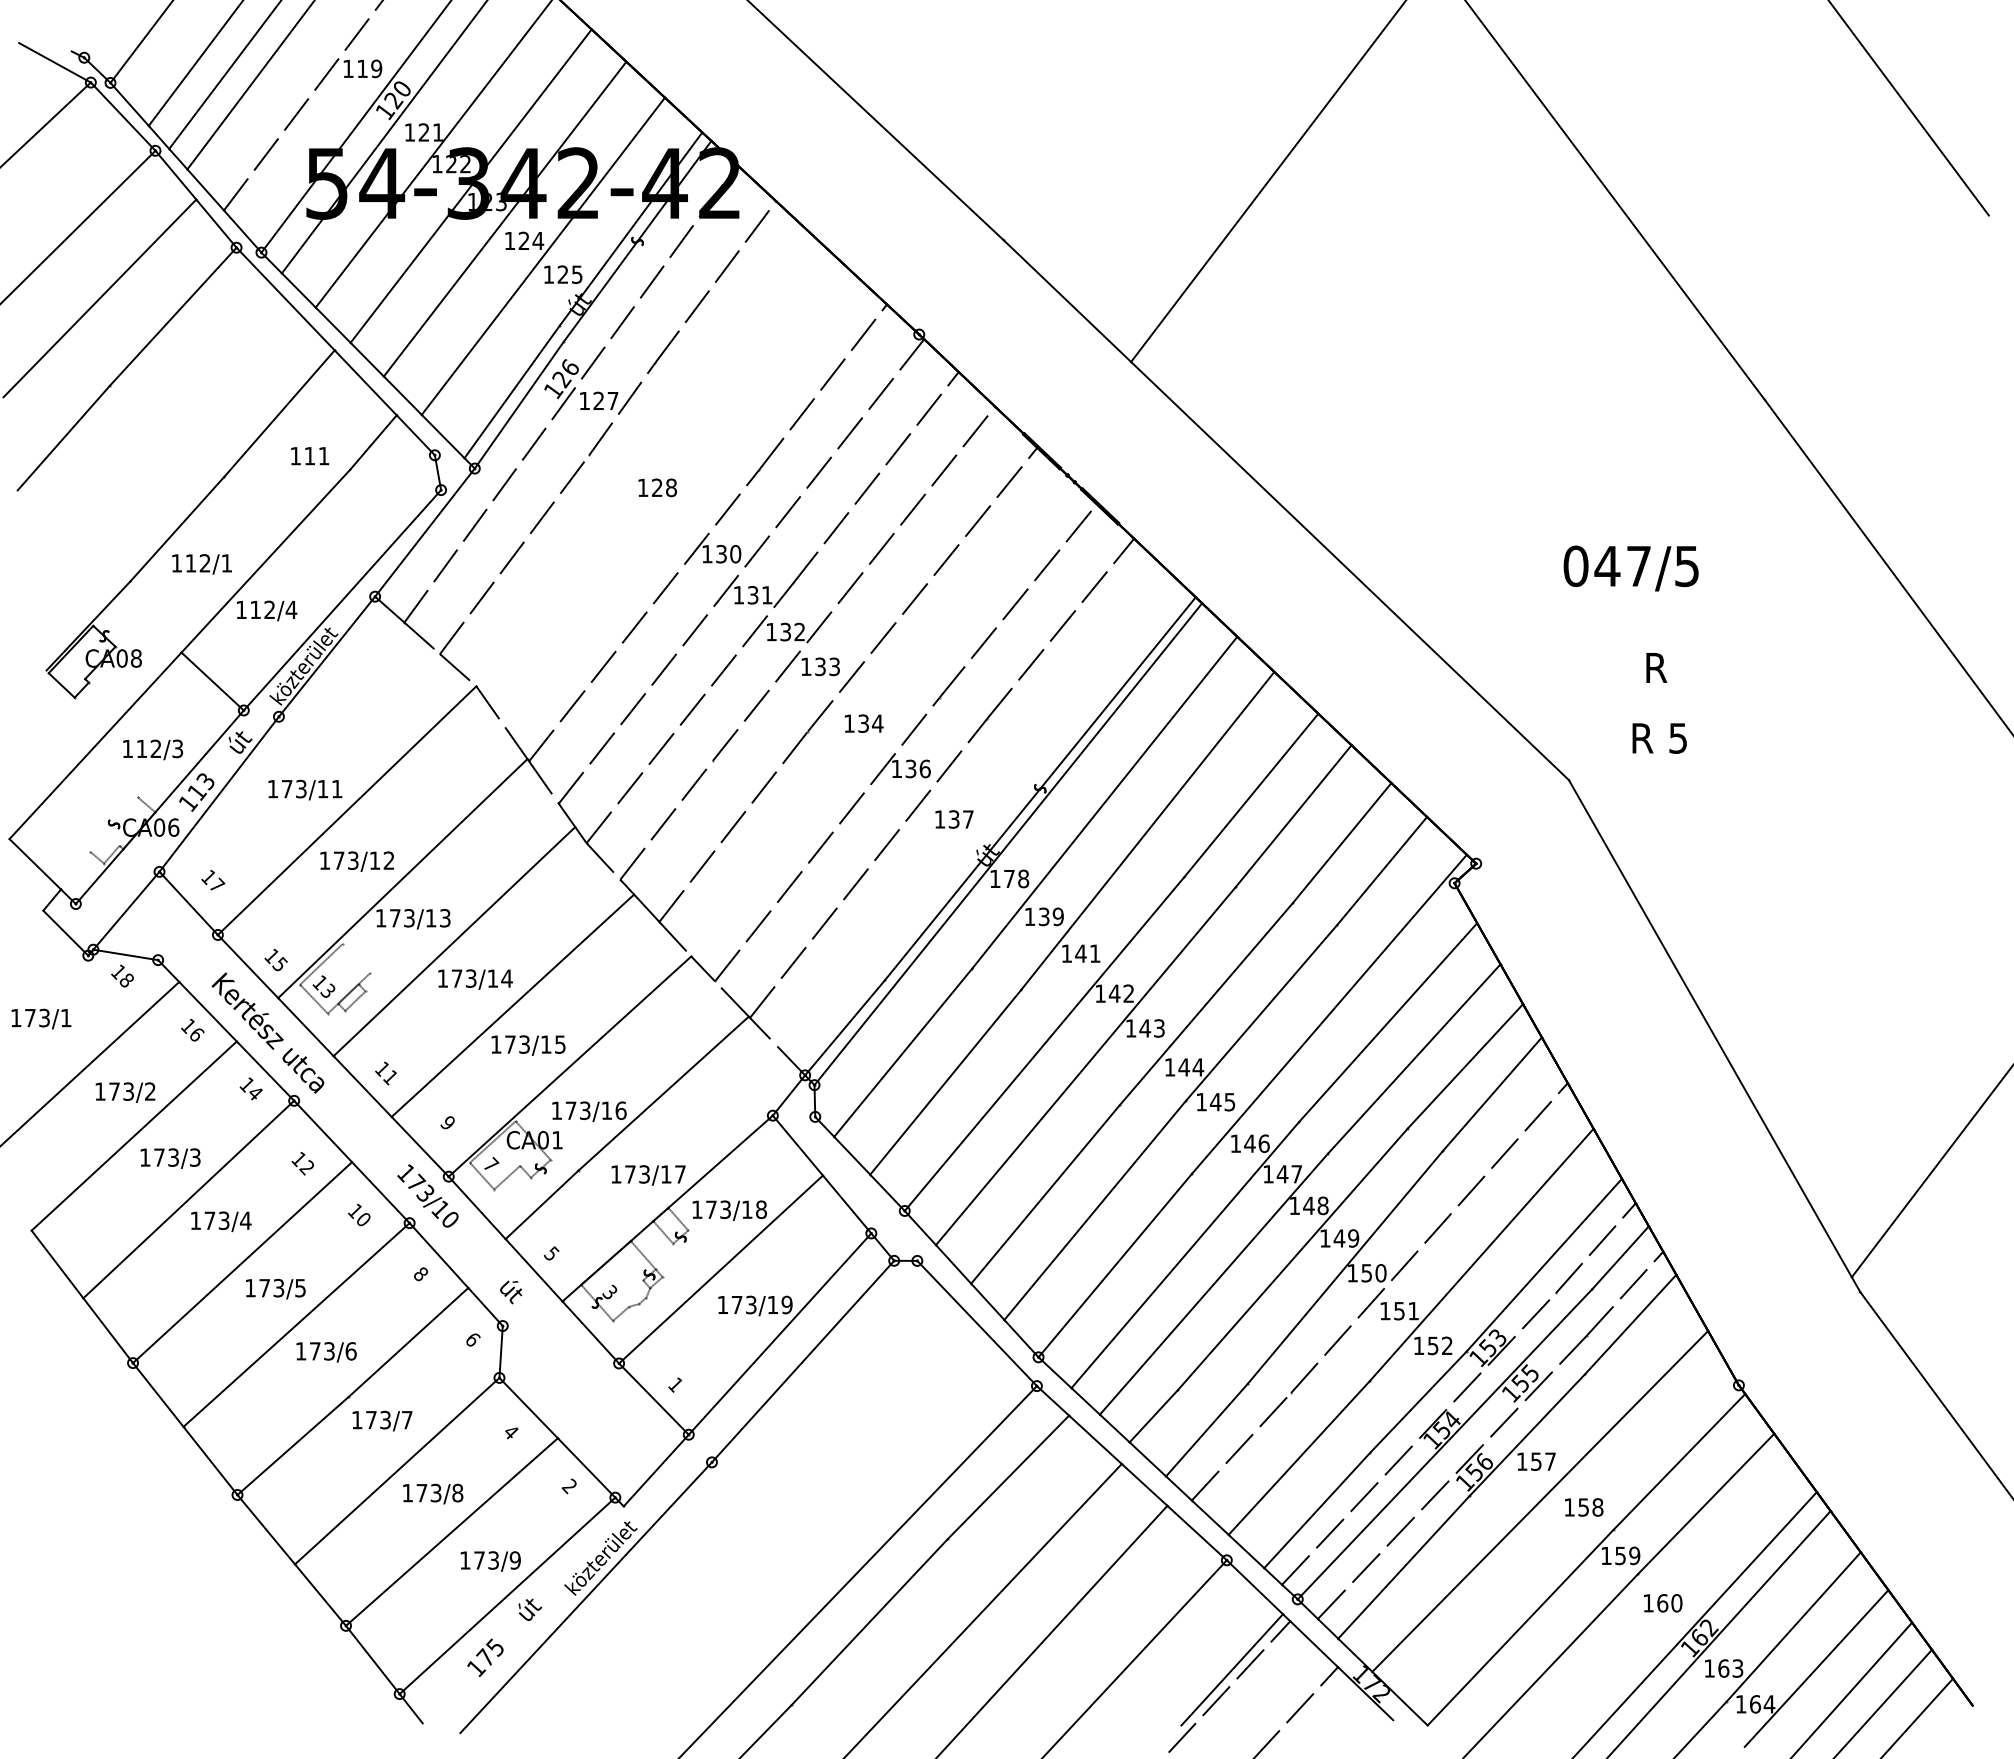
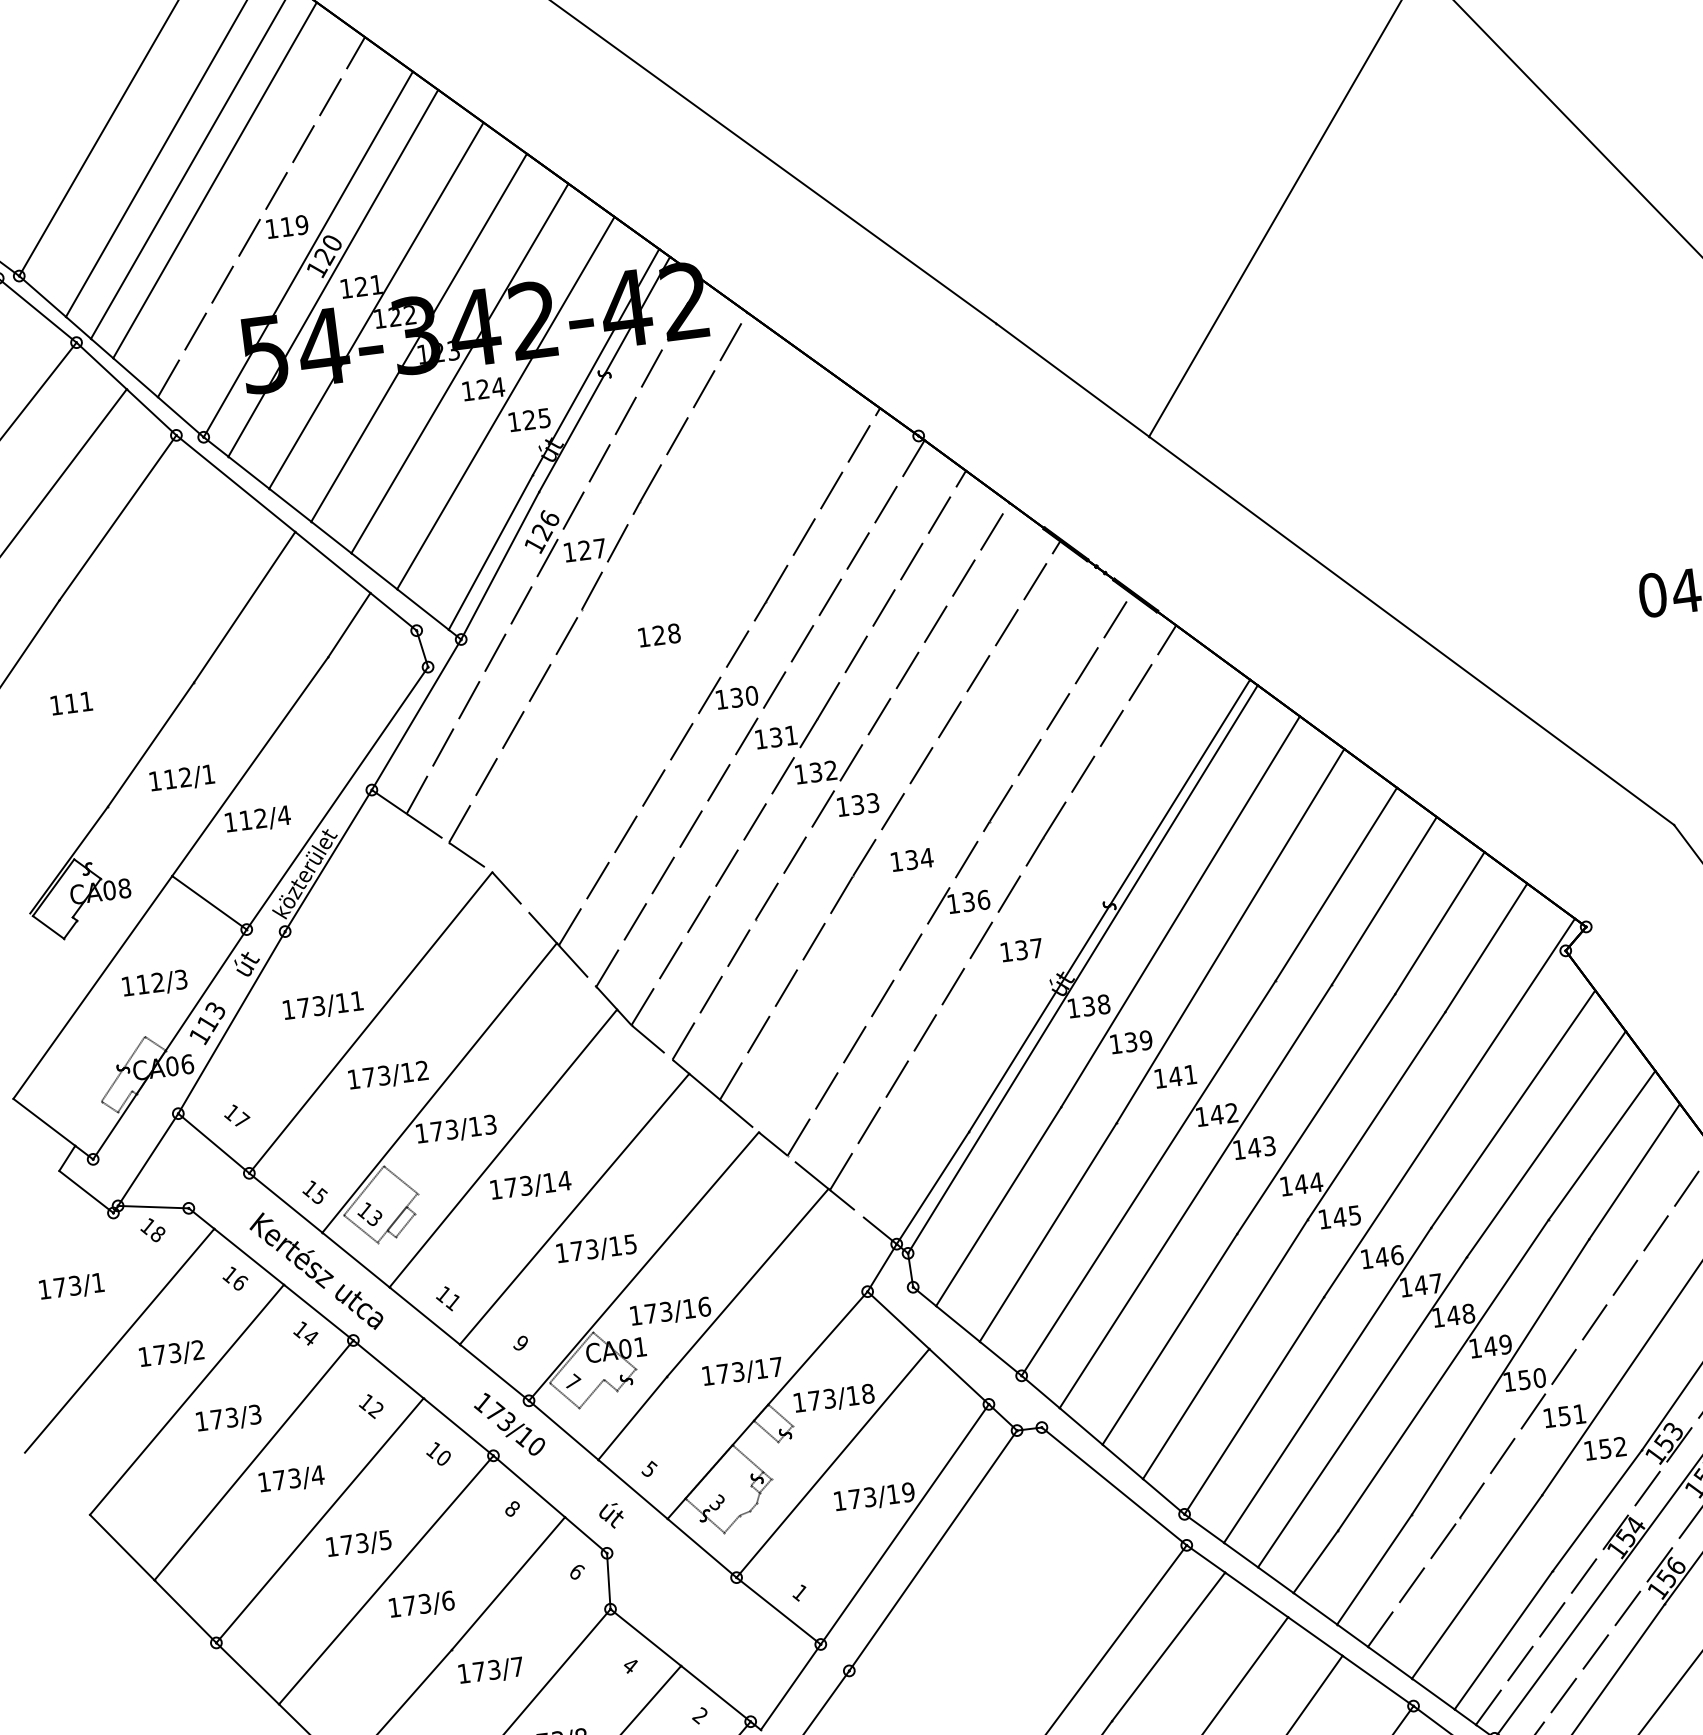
text: (310, 456) -> (72, 703), moved
line: (113, 824) -> (122, 1069), added
text: (1009, 878) -> (1088, 1005), 178 -> 138
line: (356, 958) -> (400, 1179), added

